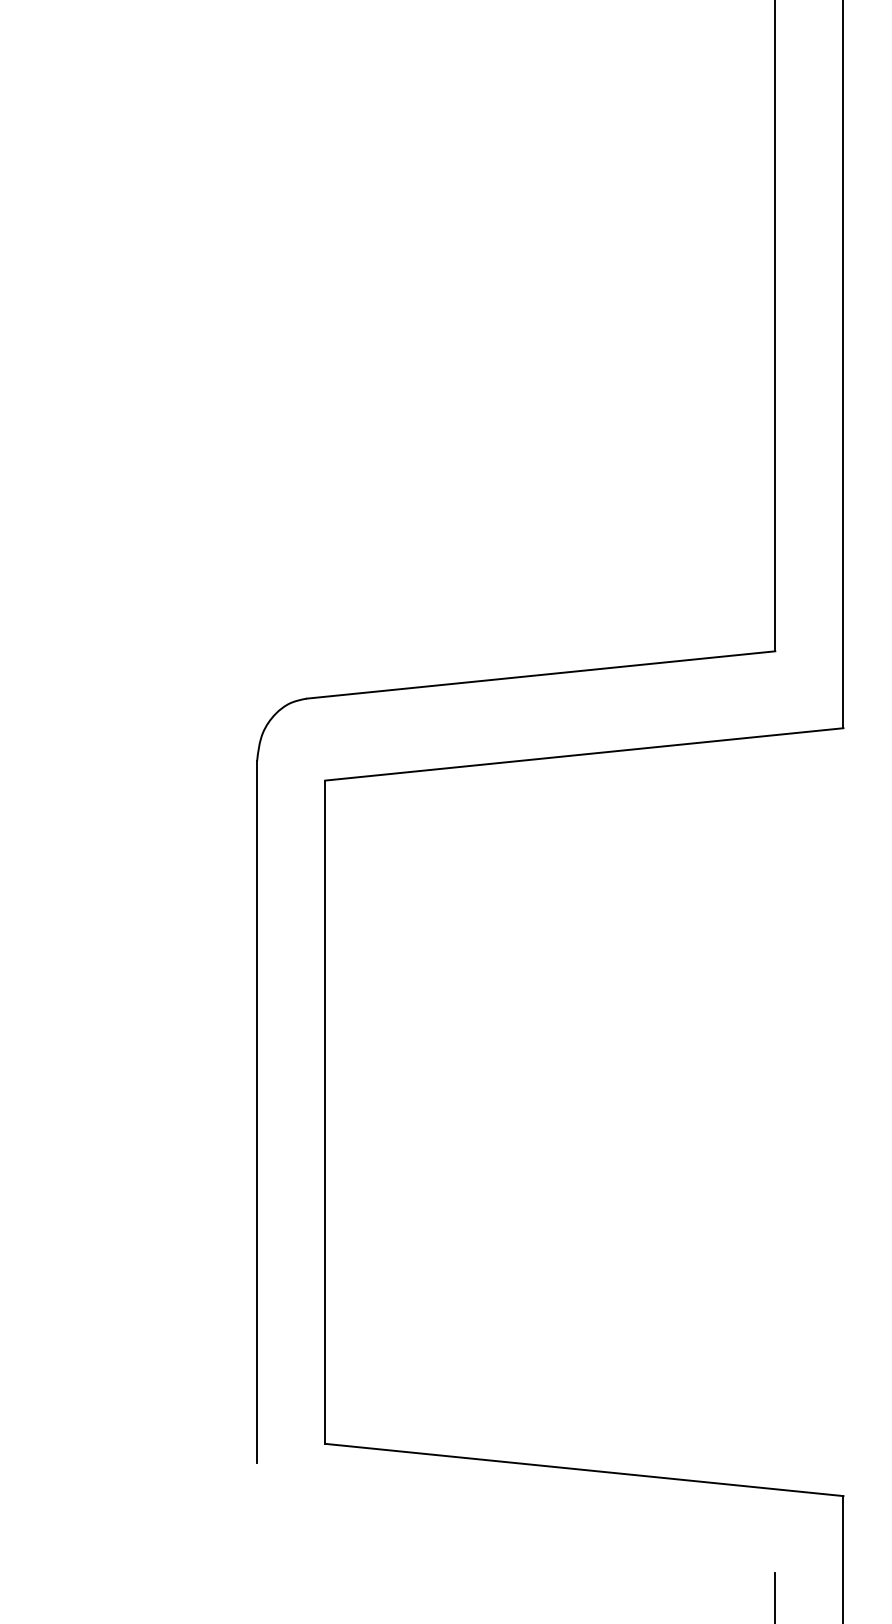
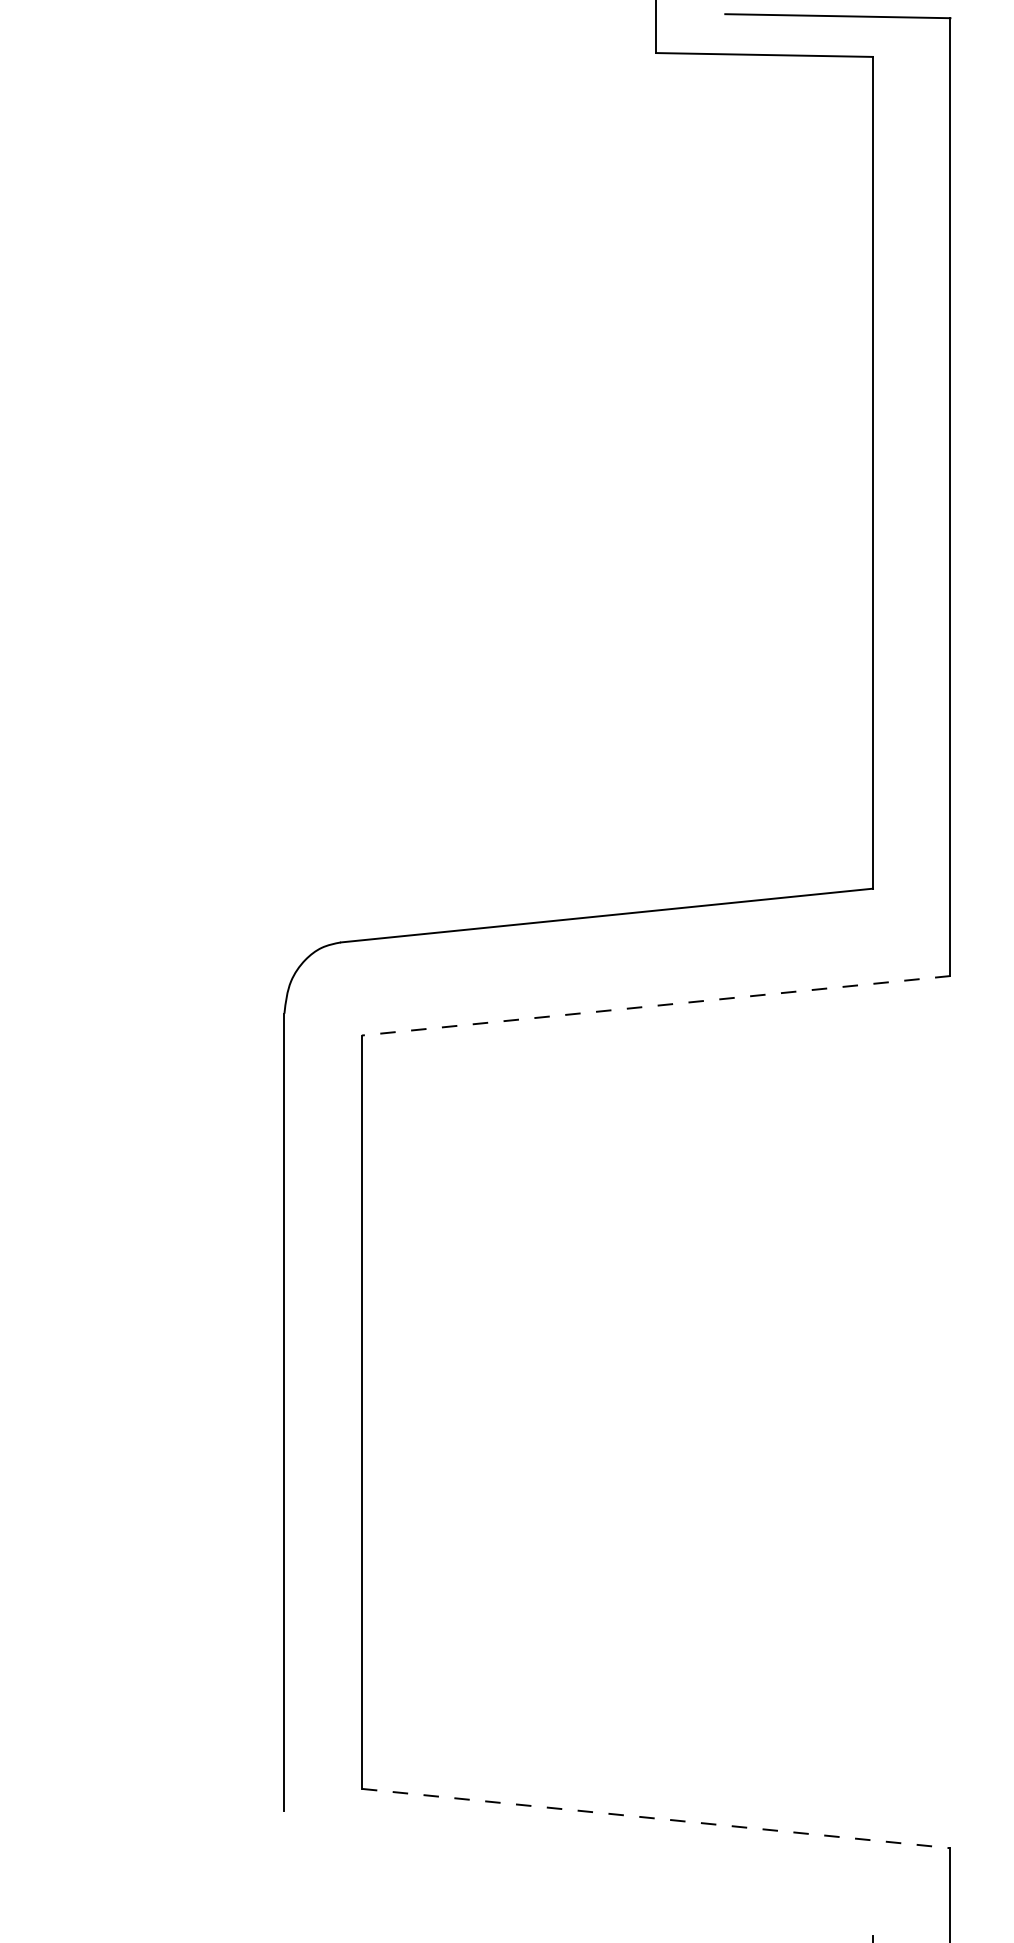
line: (584, 754) -> (656, 1005), solid -> dashed
line: (584, 1469) -> (656, 1818), solid -> dashed

